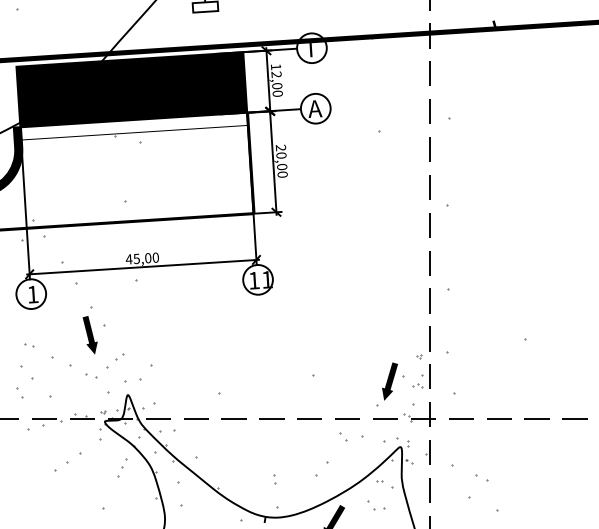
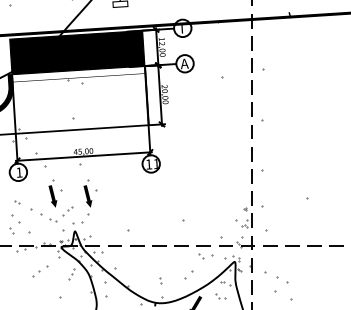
part: (154, 330) -> (90, 193), added
fill: (390, 381) -> (228, 223), removed
part: (482, 477) -> (282, 279), size x1.6

